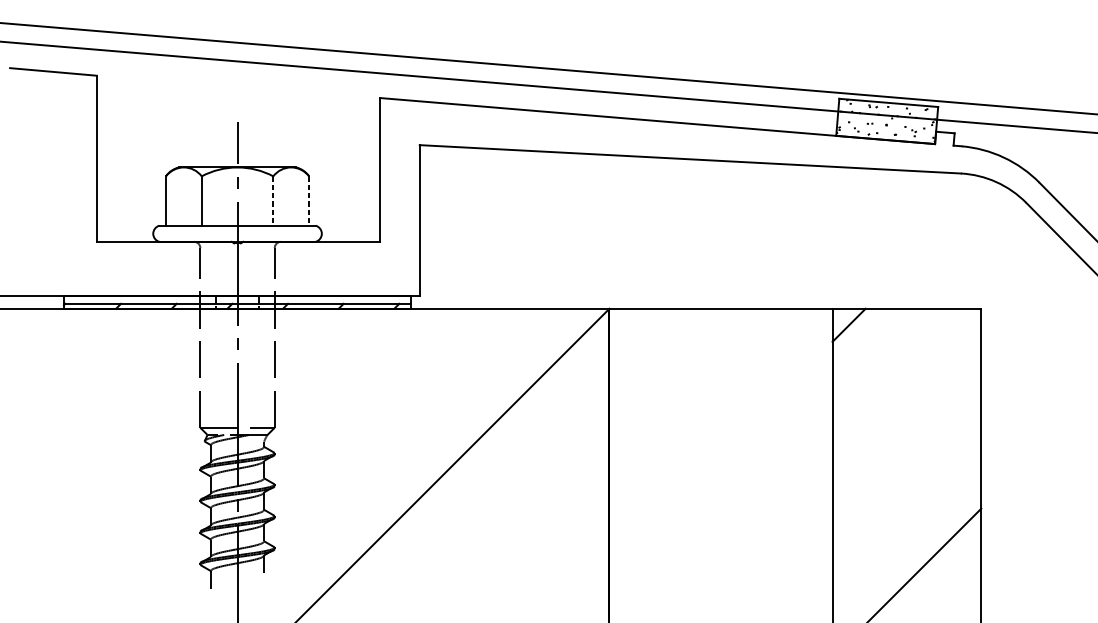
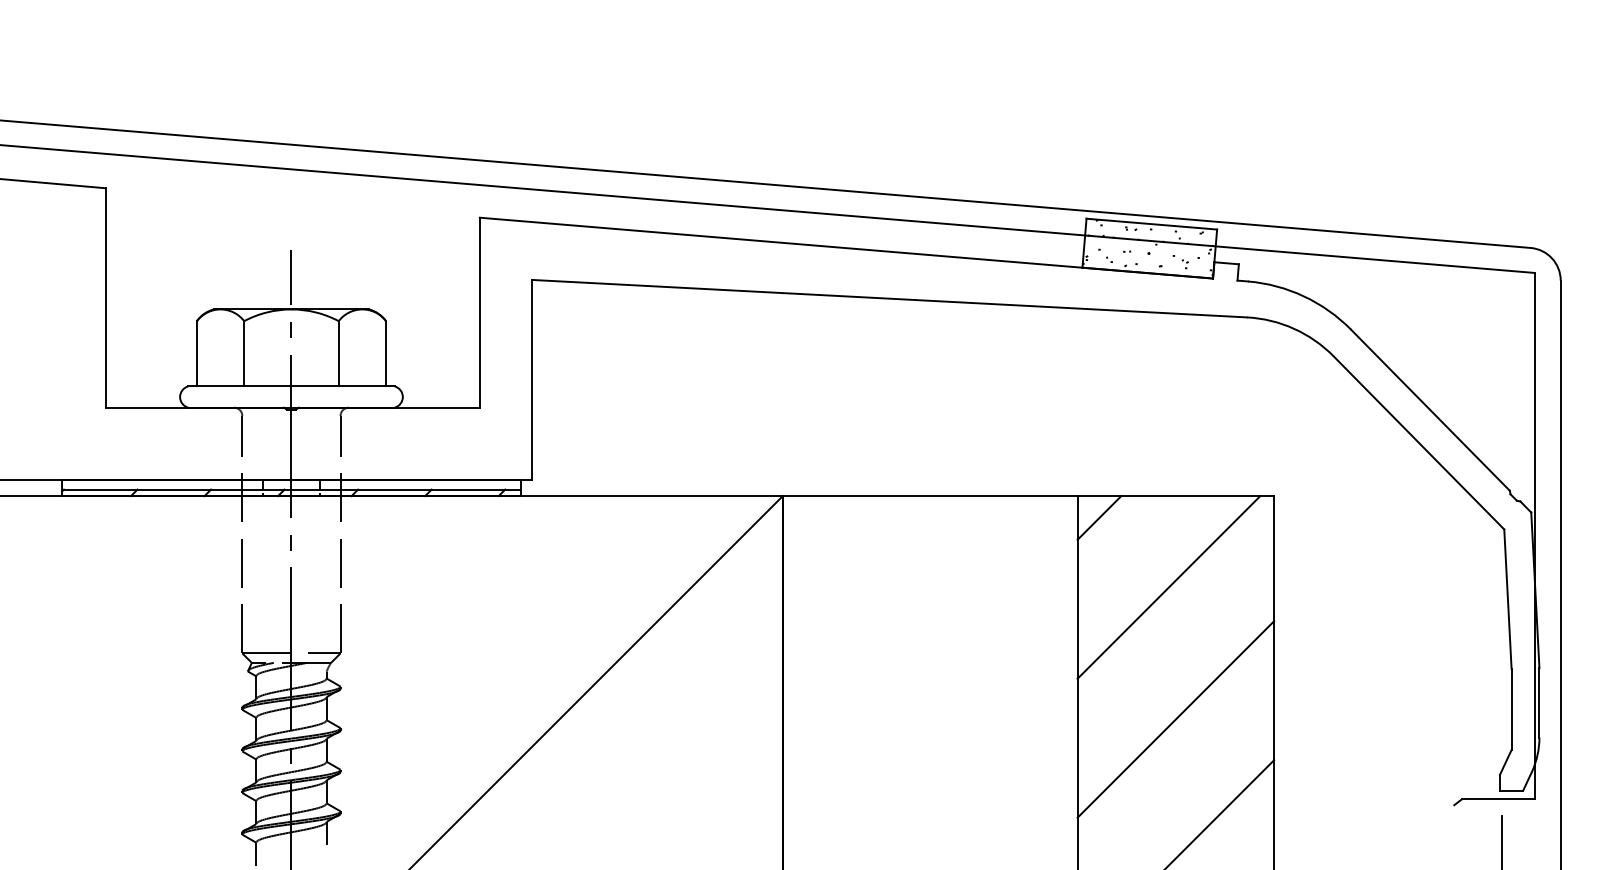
line: (273, 200) -> (338, 353), dashed -> solid
line: (309, 200) -> (386, 353), dashed -> solid
line: (901, 377) -> (1168, 587), added
line: (906, 477) -> (1175, 719), added

